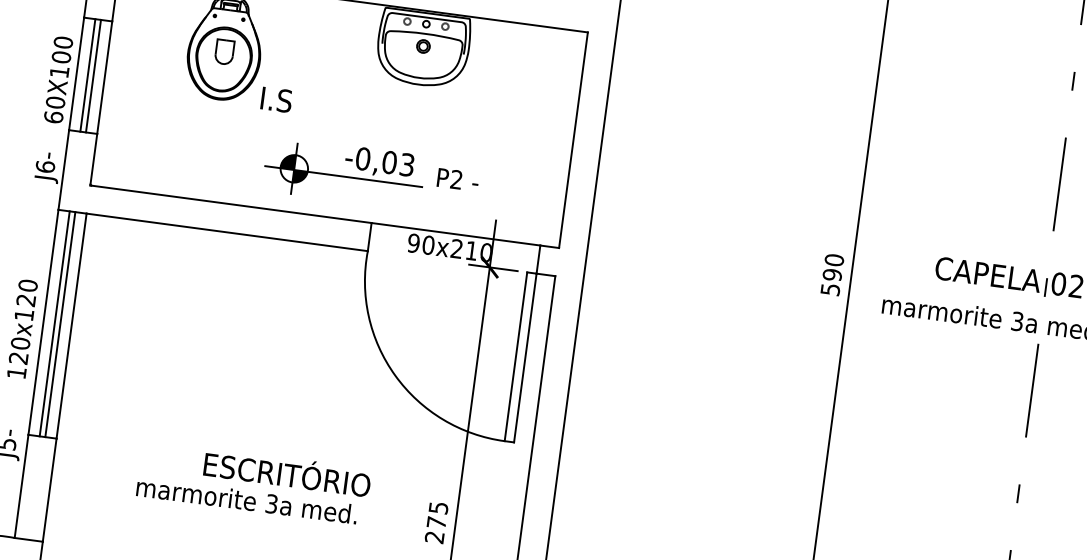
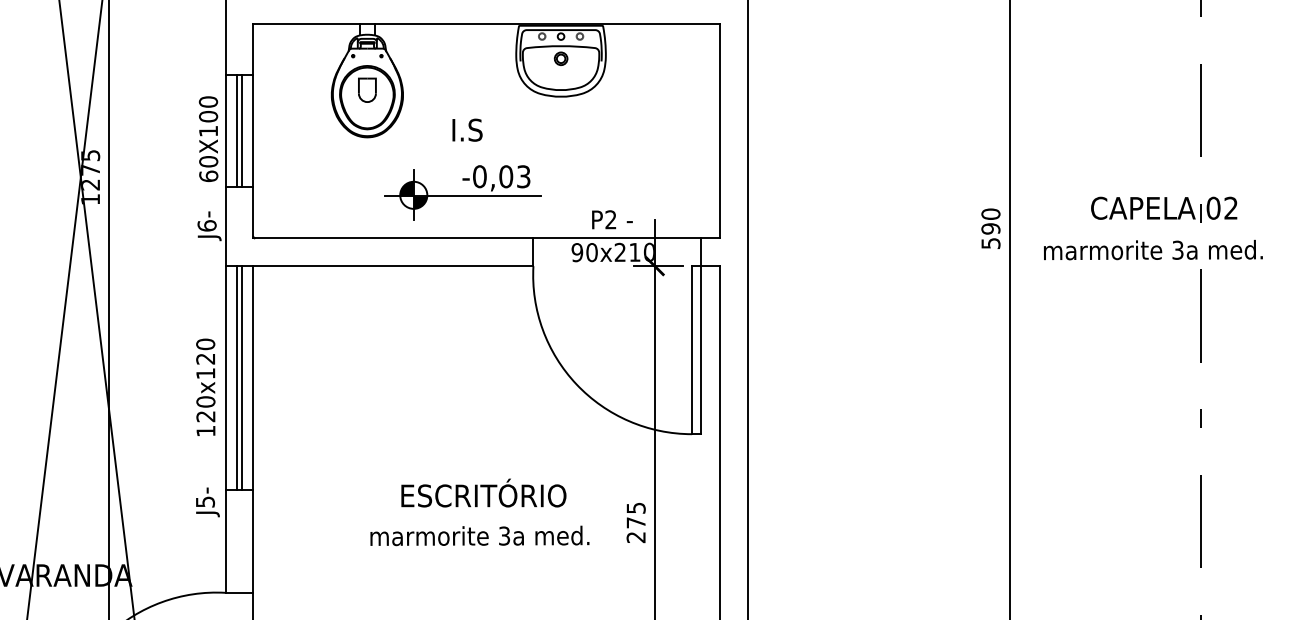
text: (276, 99) -> (467, 129), moved
part: (343, 172) -> (462, 192), moved
text: (458, 179) -> (612, 219), moved
text: (246, 500) -> (479, 535), moved

